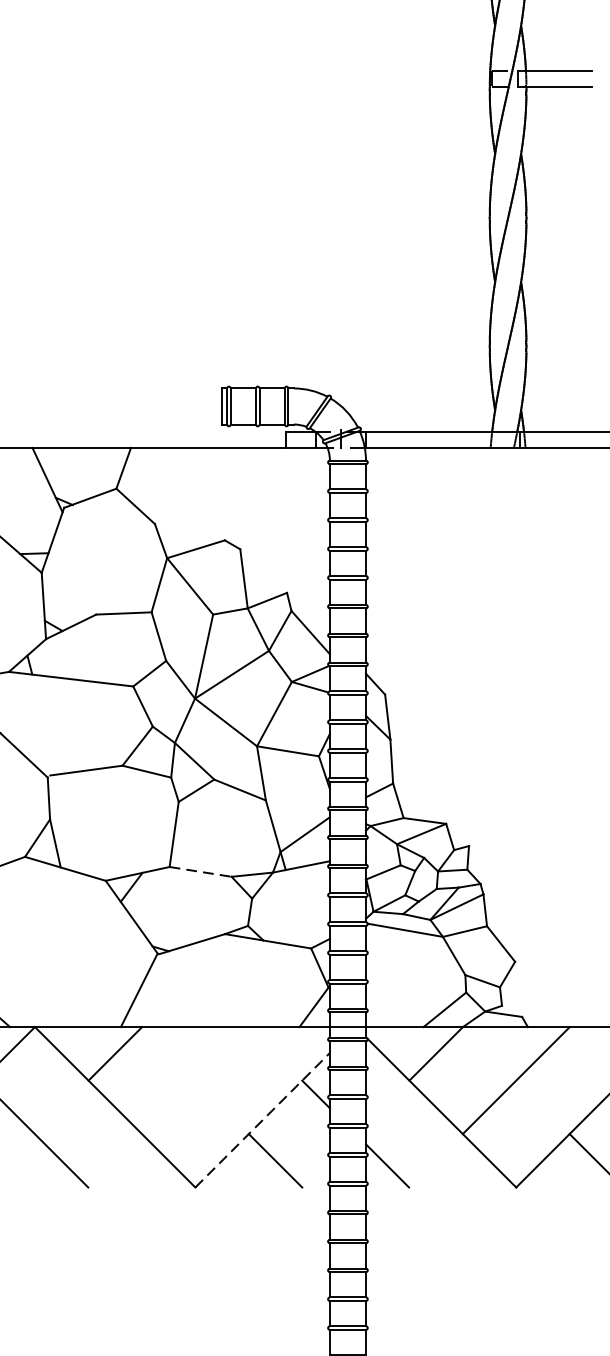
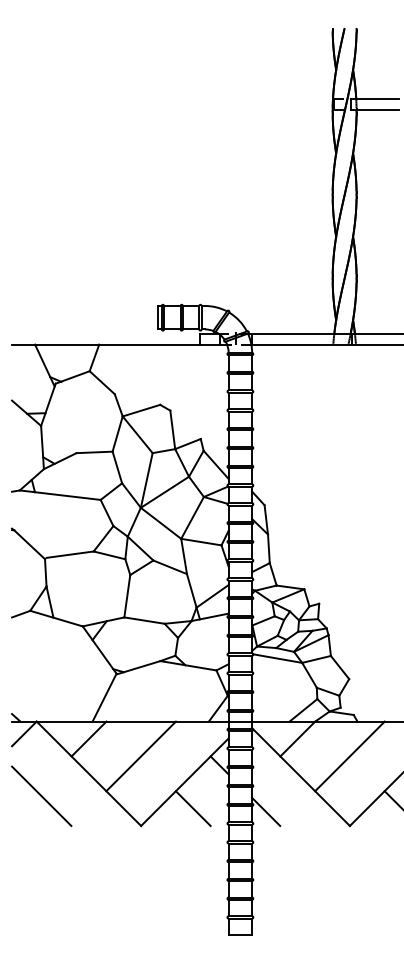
line: (202, 871) -> (145, 620), dashed -> solid
line: (194, 1080) -> (140, 756), added
line: (262, 1120) -> (184, 782), dashed -> solid

